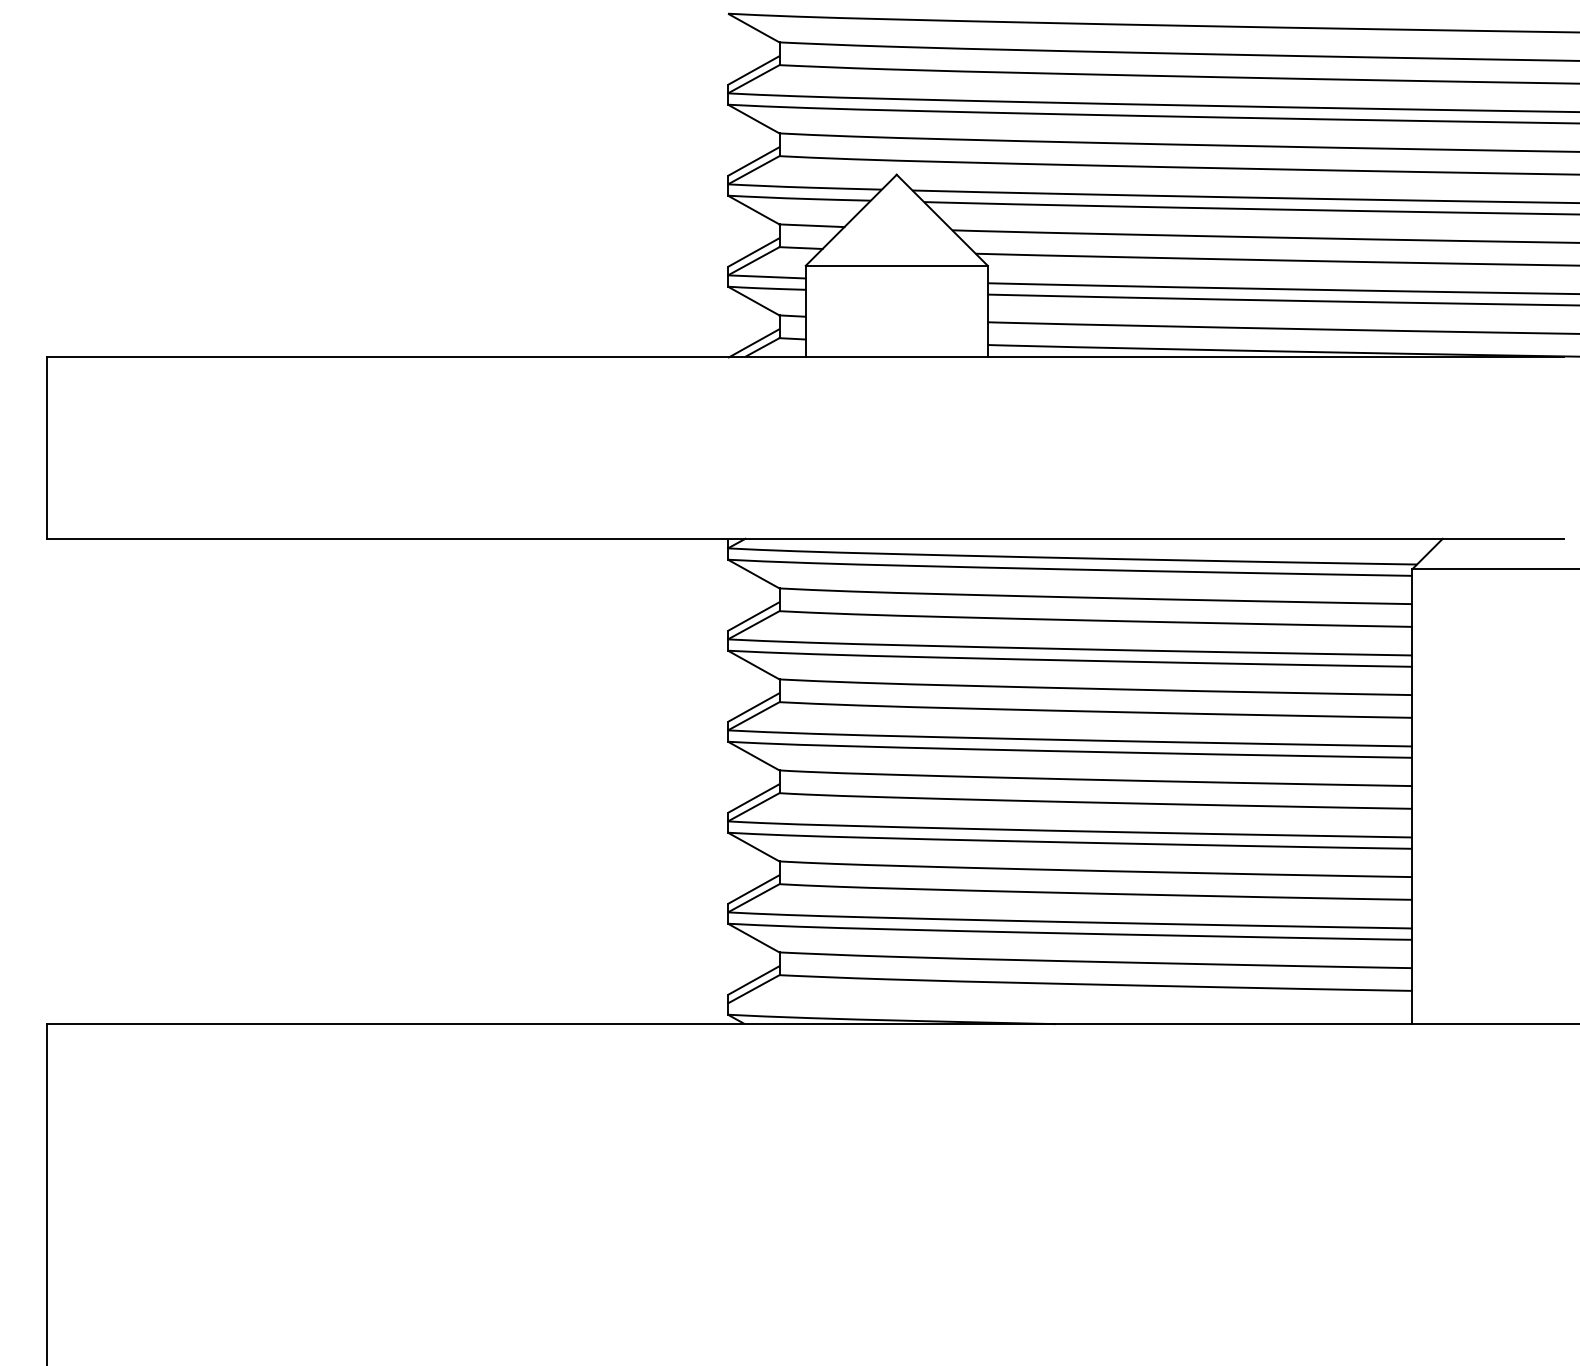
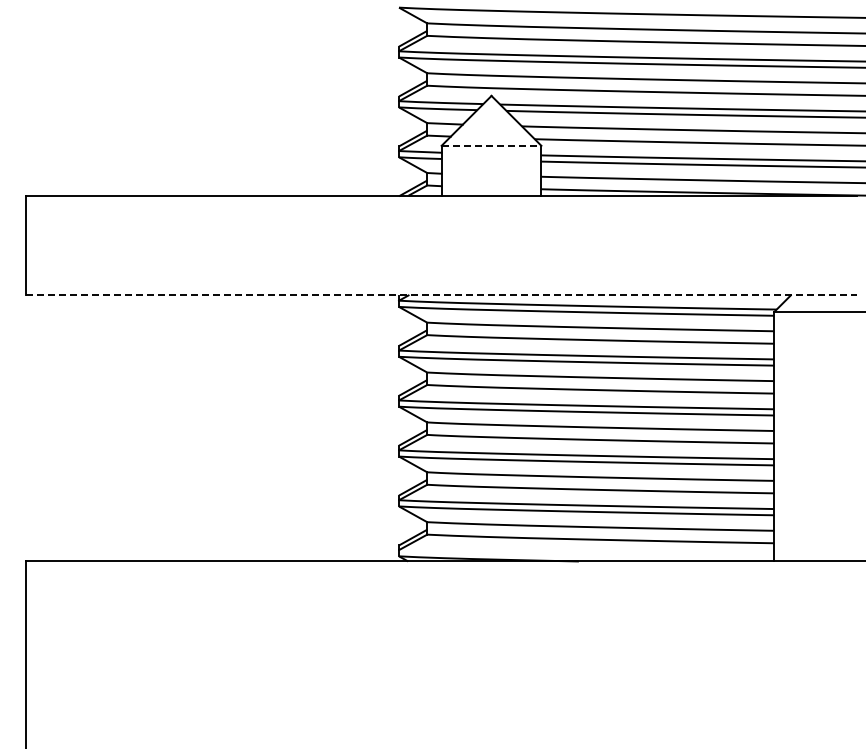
line: (896, 265) -> (491, 145), solid -> dashed
line: (805, 538) -> (441, 295), solid -> dashed

